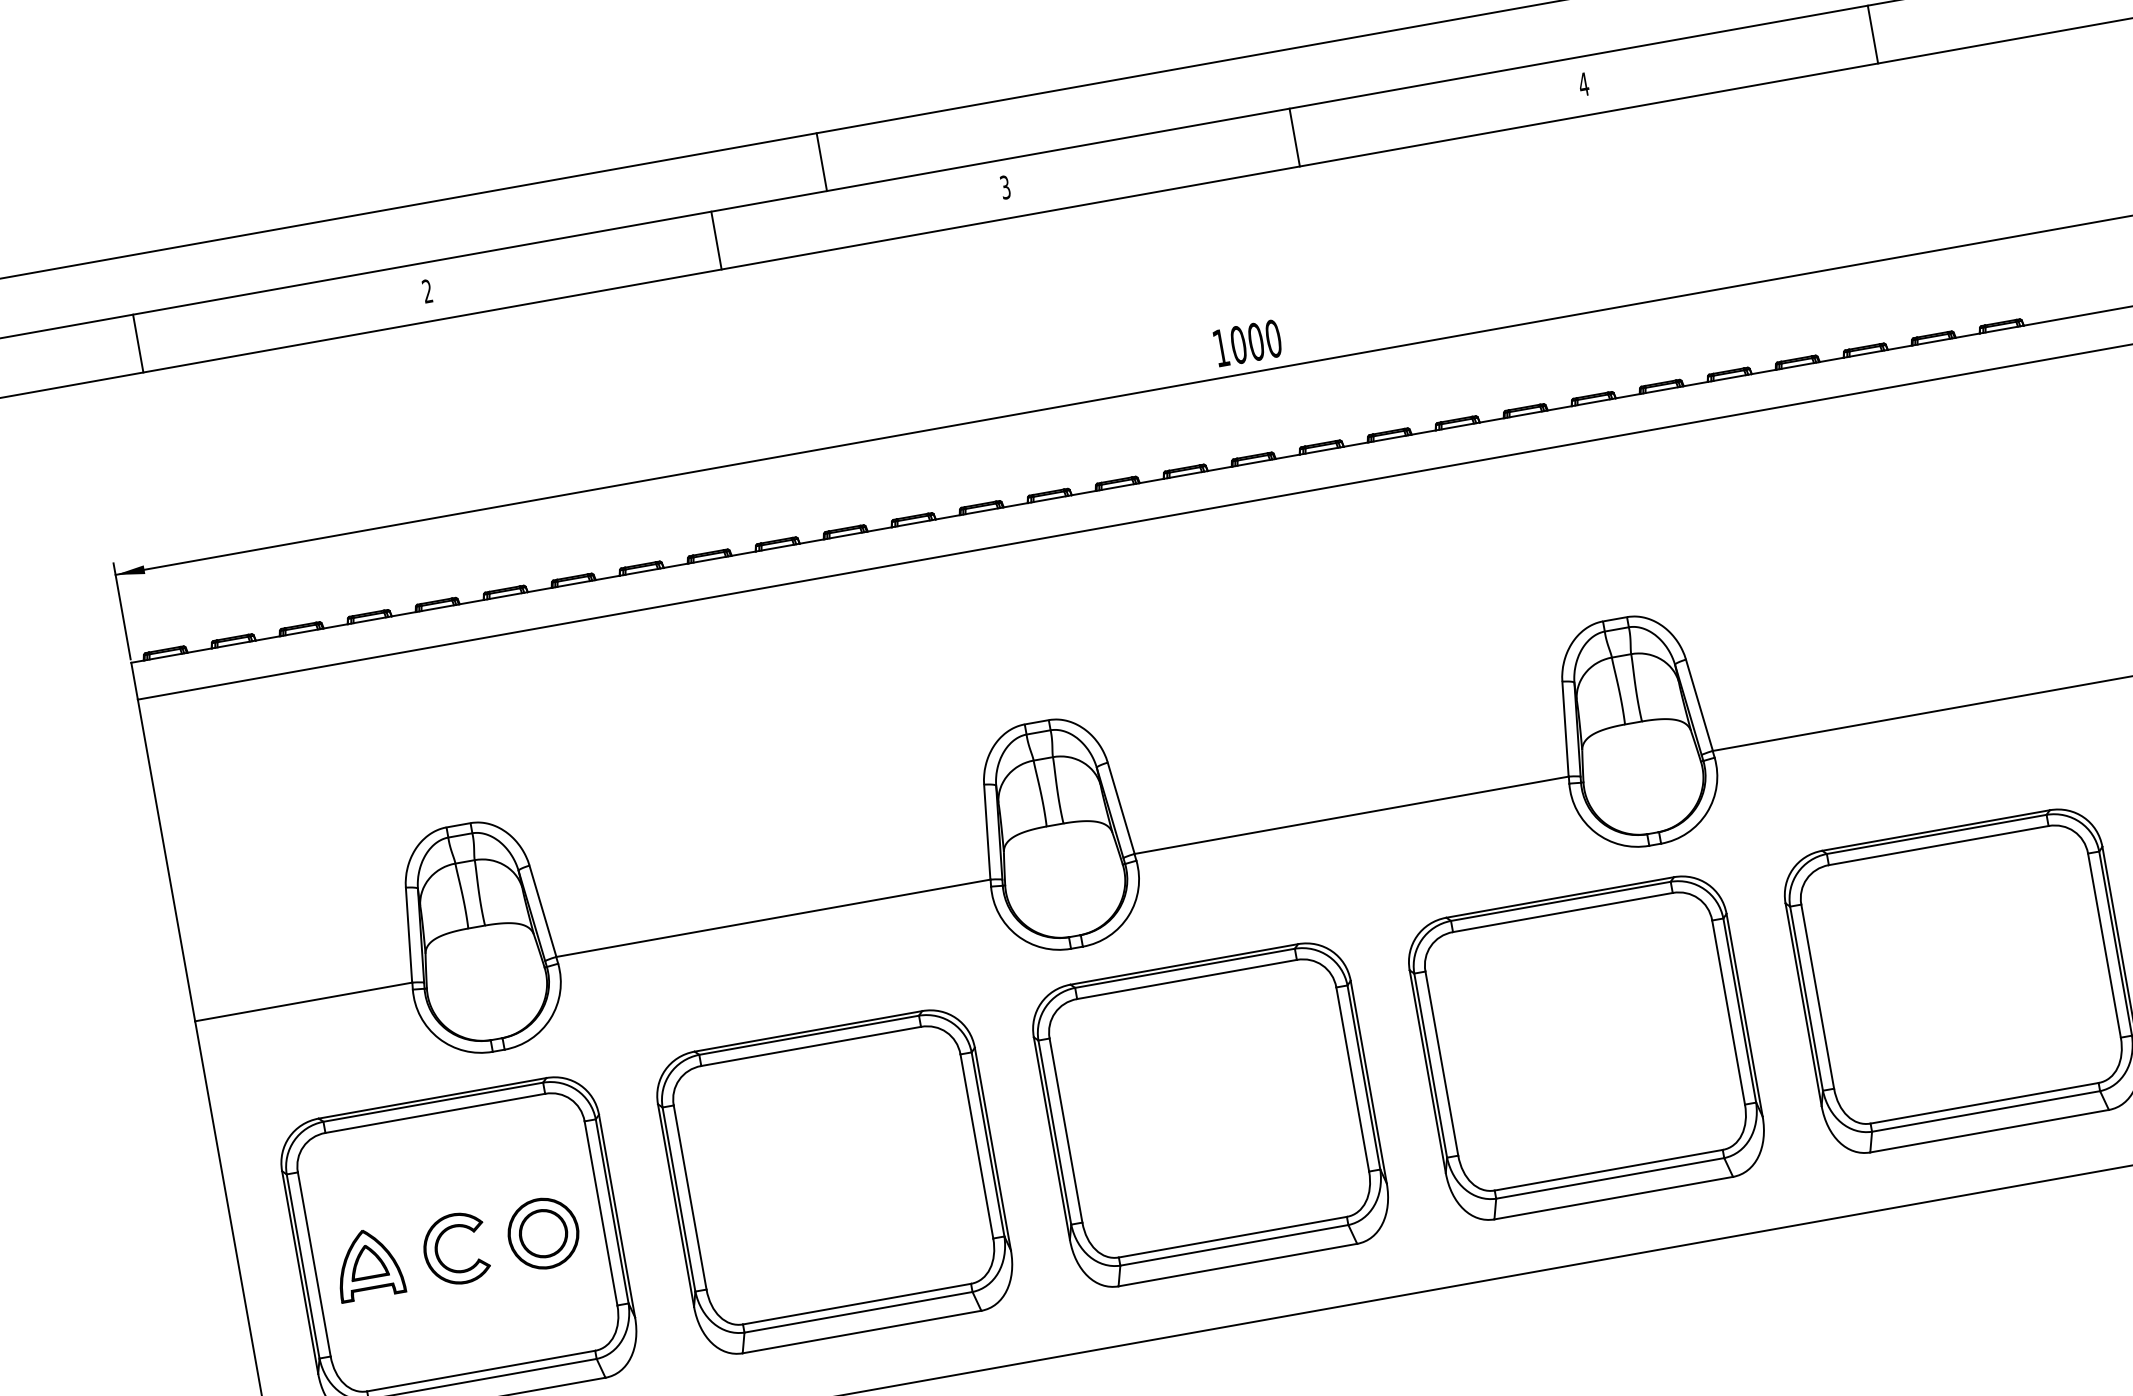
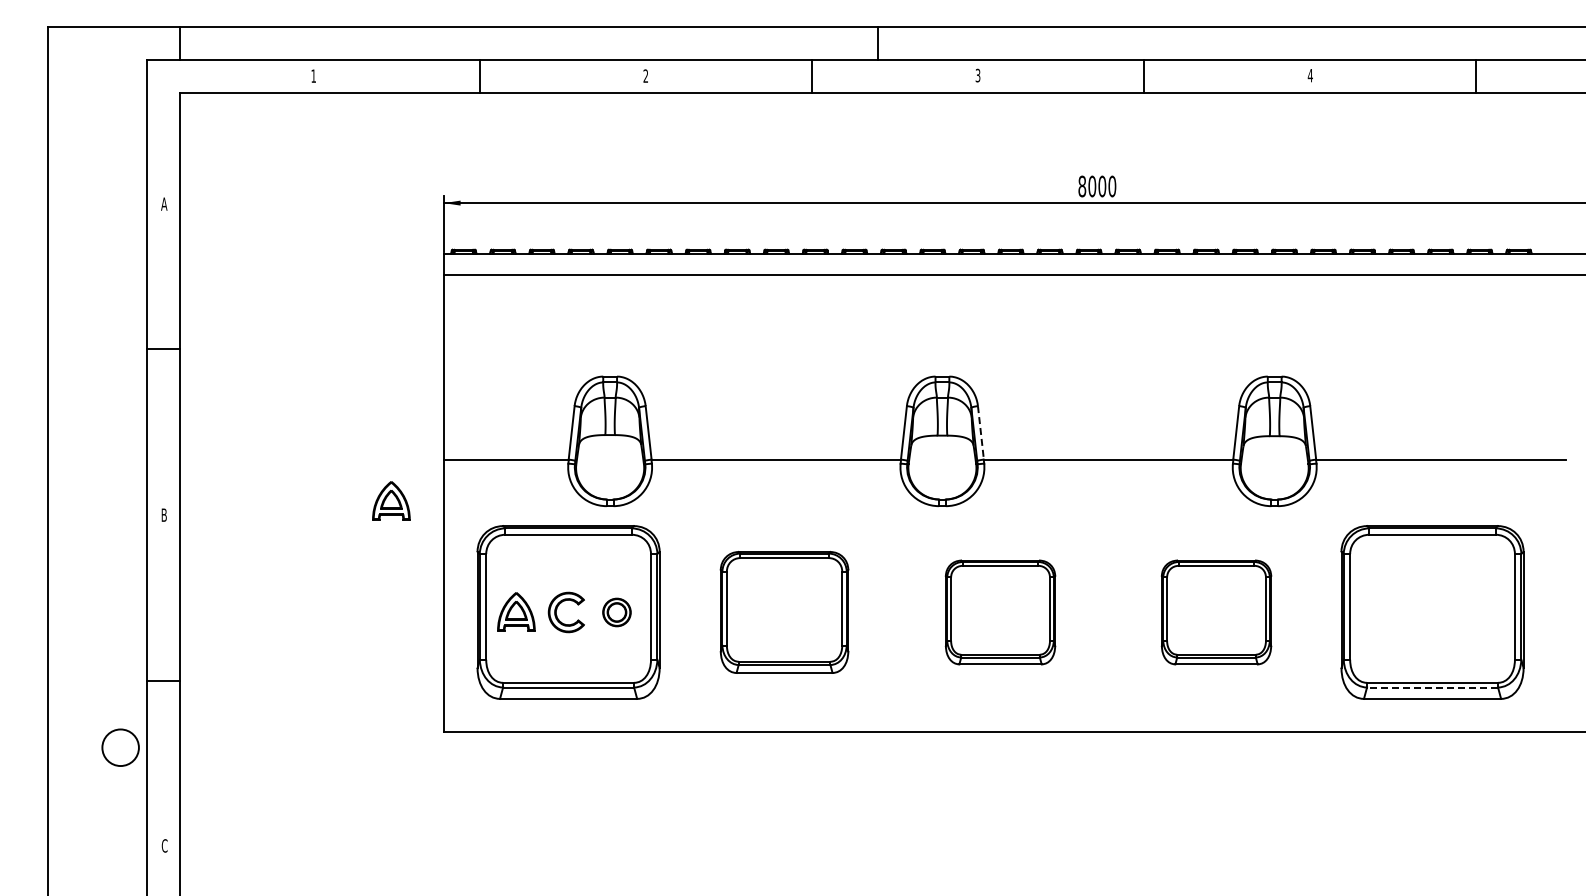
text: (1221, 348) -> (1082, 186), 1000 -> 8000
line: (1120, 807) -> (980, 432), solid -> dashed
part: (1586, 1047) -> (1216, 612), size x0.6
part: (116, 1108) -> (391, 500), added
line: (1985, 1111) -> (1432, 687), solid -> dashed
part: (1210, 1114) -> (1000, 612), size x0.6
part: (835, 1181) -> (784, 612), size x0.7
part: (542, 1233) -> (616, 612), size x0.7

